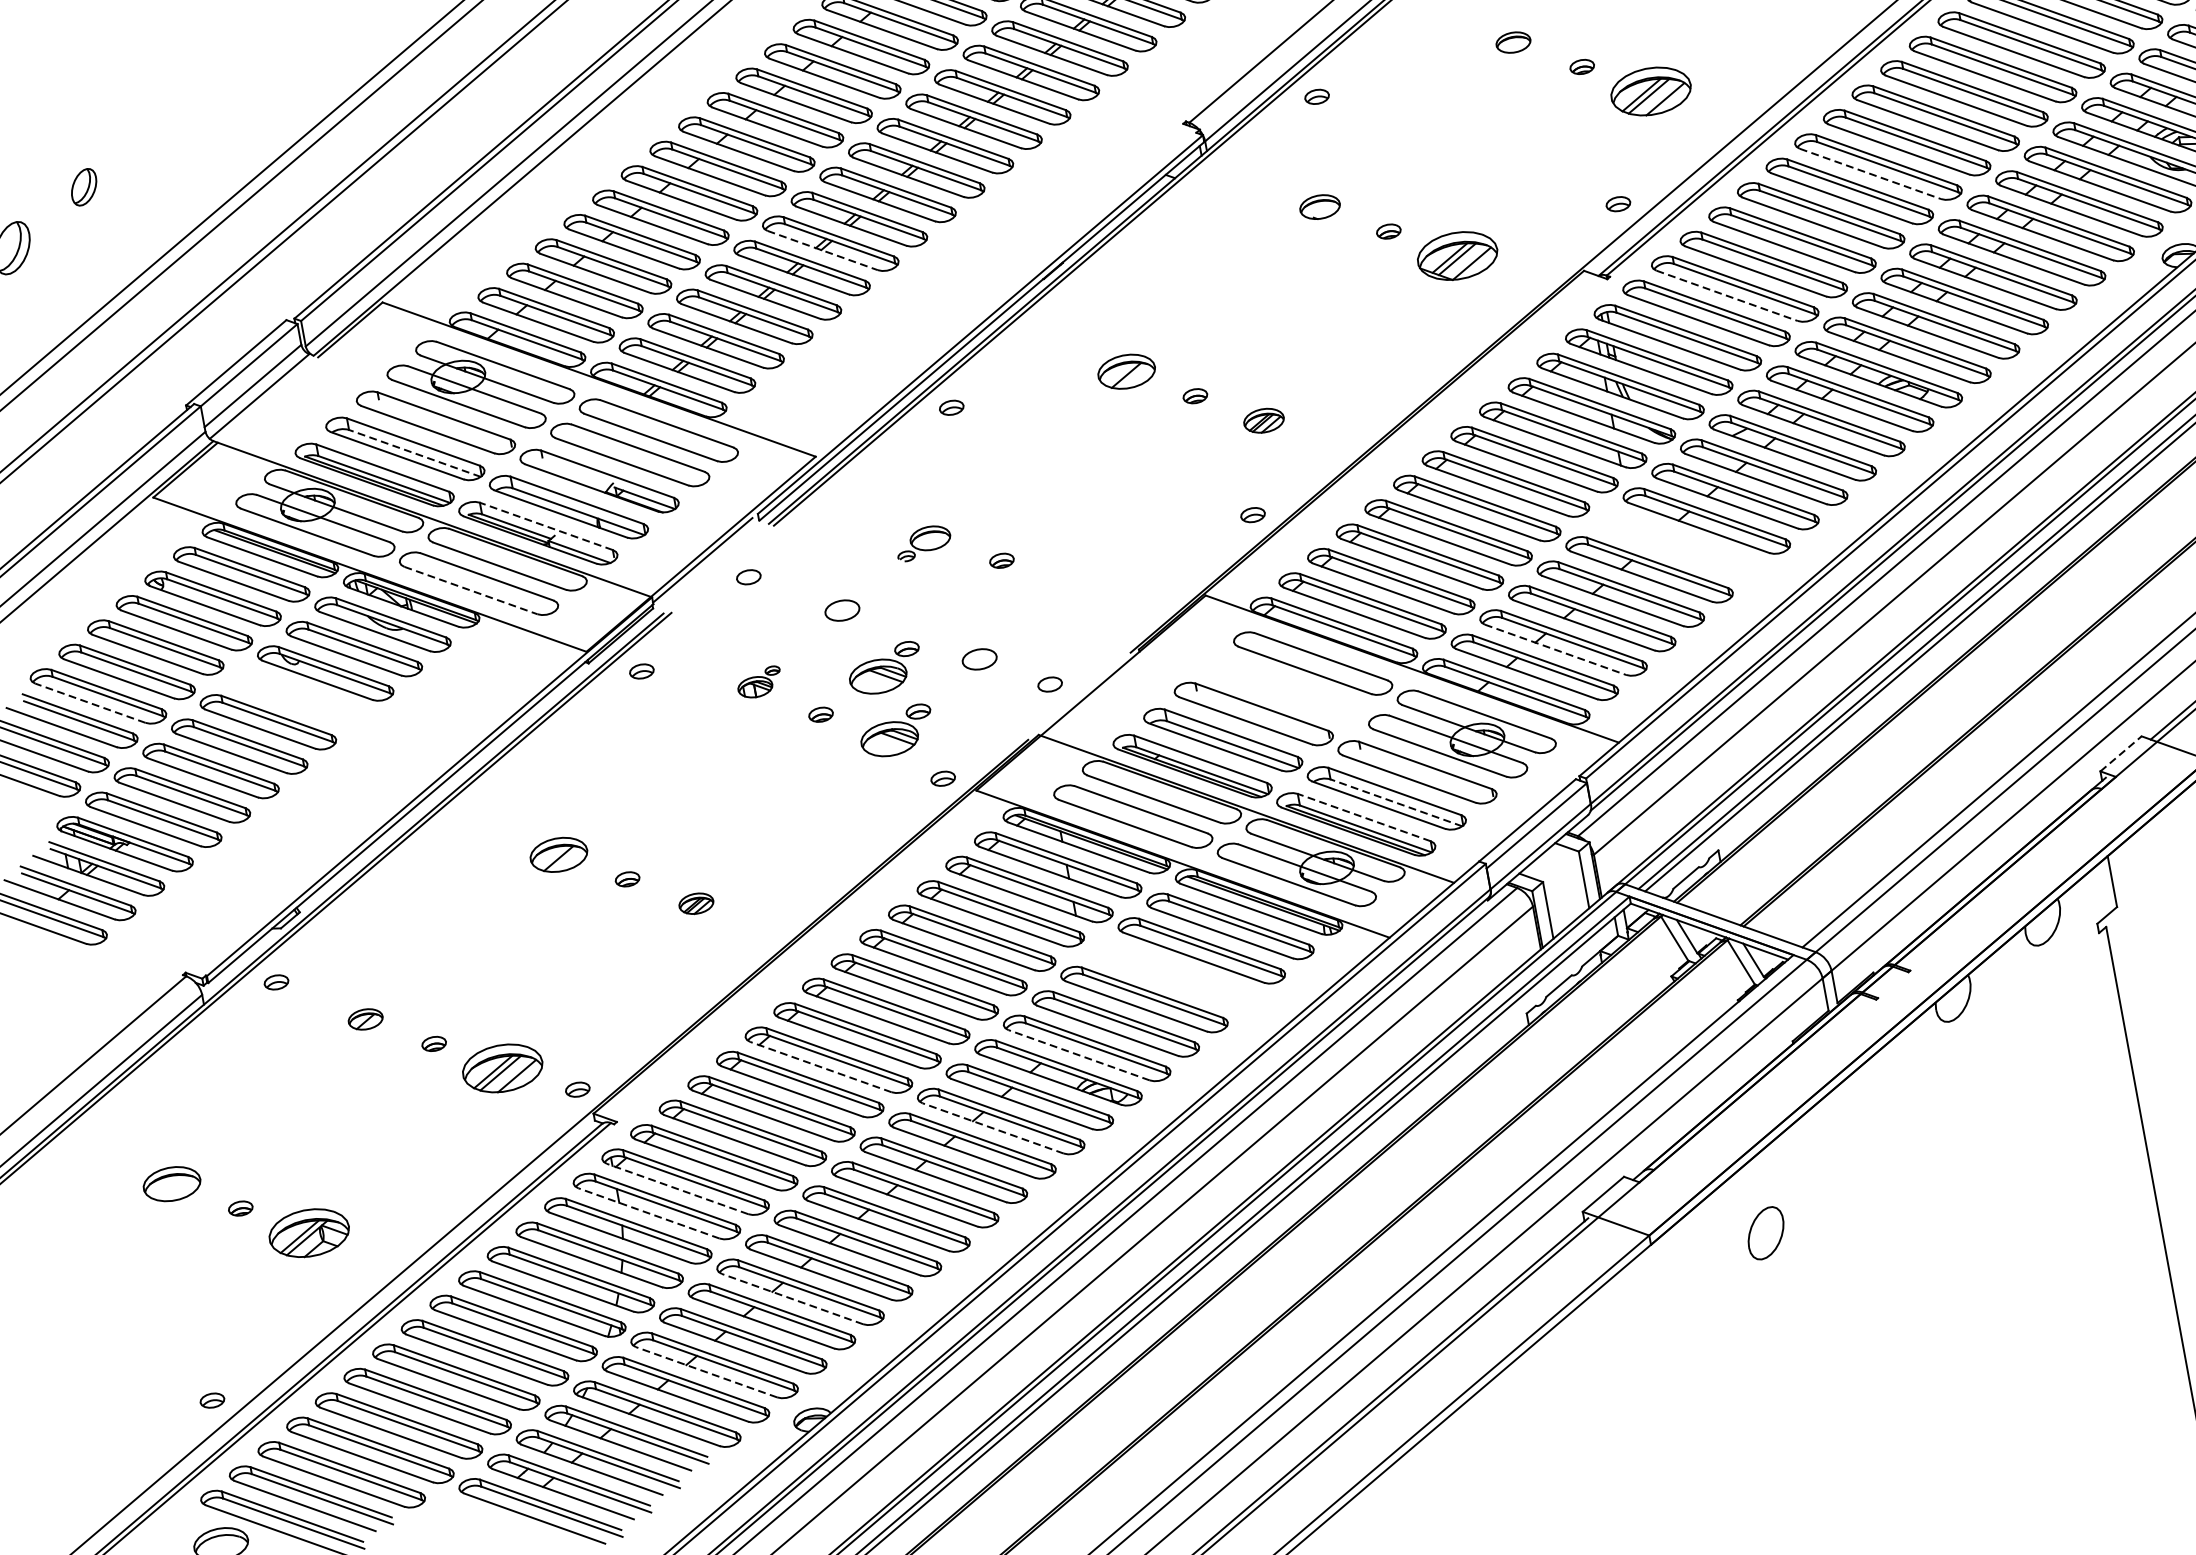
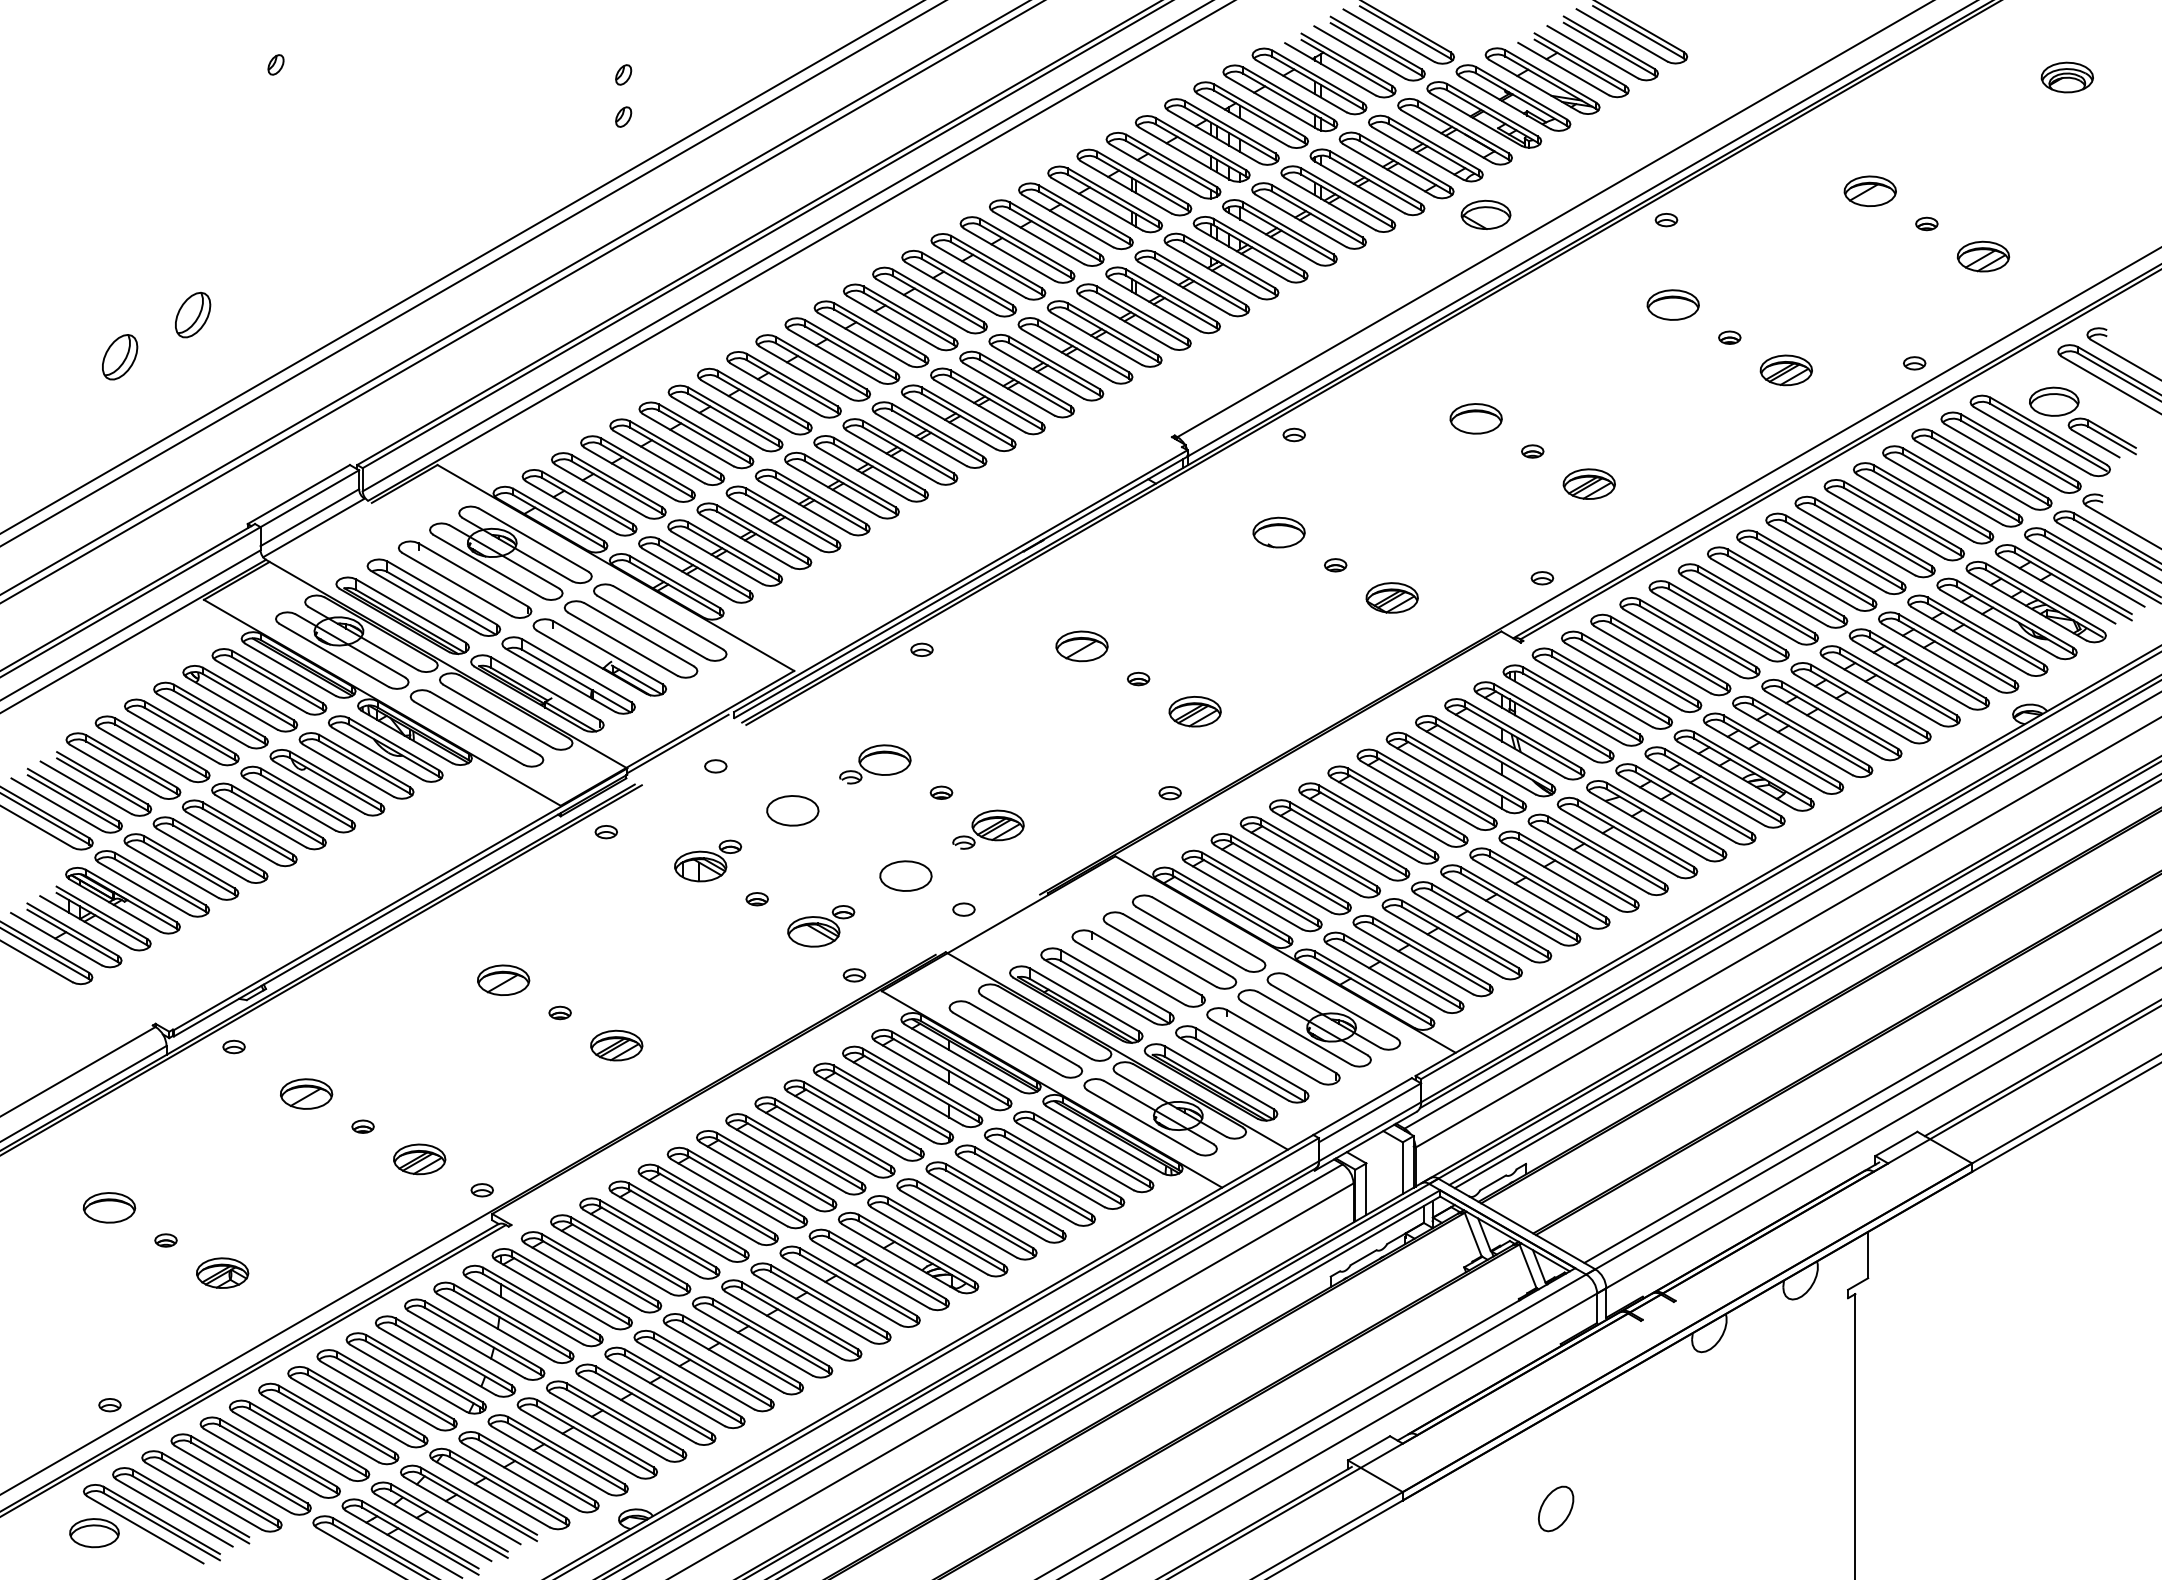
part: (1512, 42) -> (1475, 418), size x1.67
part: (1649, 90) -> (1588, 483), size x0.71
line: (1870, 174) -> (1769, 592), dashed -> solid
part: (84, 187) -> (193, 315), size x1.43
part: (1319, 207) -> (1278, 532), size x1.43
line: (823, 250) -> (834, 490), dashed -> solid
part: (1456, 255) -> (1391, 597), size x0.71
line: (1727, 295) -> (1623, 676), dashed -> solid
part: (1263, 420) -> (1194, 711), size x1.43
line: (414, 453) -> (441, 603), dashed -> solid
line: (546, 526) -> (545, 688), dashed -> solid
part: (923, 543) -> (875, 764), size x1.43
part: (1677, 545) -> (1539, 888), added
line: (471, 590) -> (469, 733), dashed -> solid
part: (1060, 591) -> (988, 829), added
part: (841, 610) -> (792, 810), size x1.67
line: (1556, 650) -> (1415, 961), dashed -> solid
part: (979, 658) -> (905, 875), size x1.67
part: (885, 669) -> (821, 869), removed
part: (759, 682) -> (708, 860), size x1.67
part: (1284, 687) -> (1169, 950), added
part: (296, 697) -> (297, 799), added
line: (89, 702) -> (114, 770), dashed -> solid
line: (2121, 753) -> (1896, 1143), dashed -> solid
line: (1395, 802) -> (1249, 1069), dashed -> solid
line: (1363, 817) -> (1218, 1077), dashed -> solid
part: (696, 903) -> (616, 1045), size x1.67
part: (1172, 975) -> (1024, 1185), added
part: (365, 1018) -> (306, 1093), size x1.67
line: (1078, 1054) -> (929, 1240), dashed -> solid
line: (820, 1067) -> (699, 1209), dashed -> solid
part: (502, 1068) -> (419, 1159), size x0.71
line: (992, 1128) -> (841, 1291), dashed -> solid
line: (676, 1188) -> (553, 1293), dashed -> solid
line: (648, 1213) -> (524, 1310), dashed -> solid
part: (309, 1232) -> (222, 1272), size x0.71
part: (1766, 1232) -> (1556, 1508), moved
line: (792, 1299) -> (637, 1409), dashed -> solid
line: (705, 1371) -> (549, 1459), dashed -> solid

